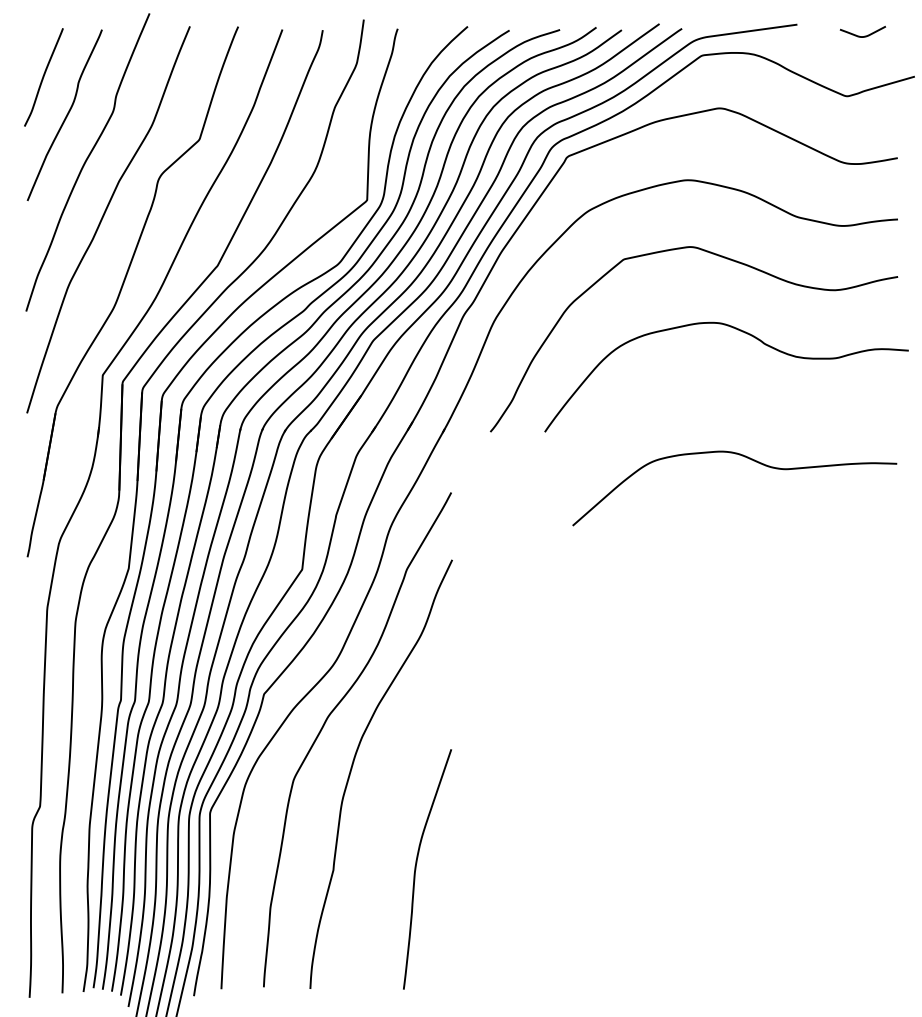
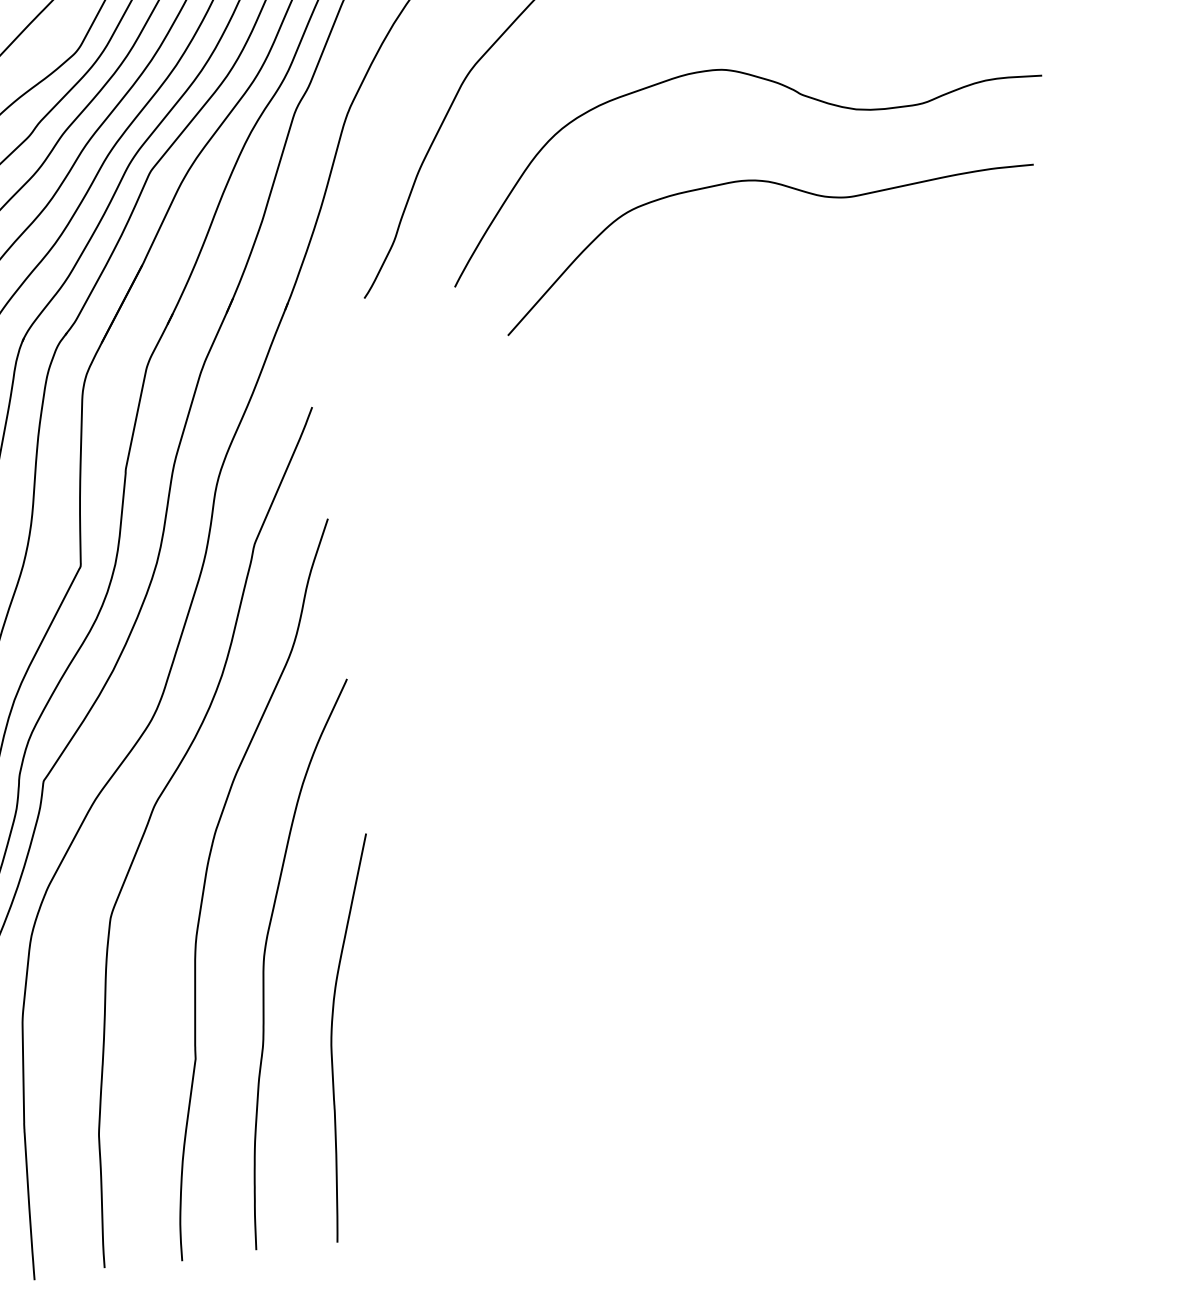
curve: (744, 457) -> (778, 186), moved
curve: (382, 817) -> (266, 961), added

